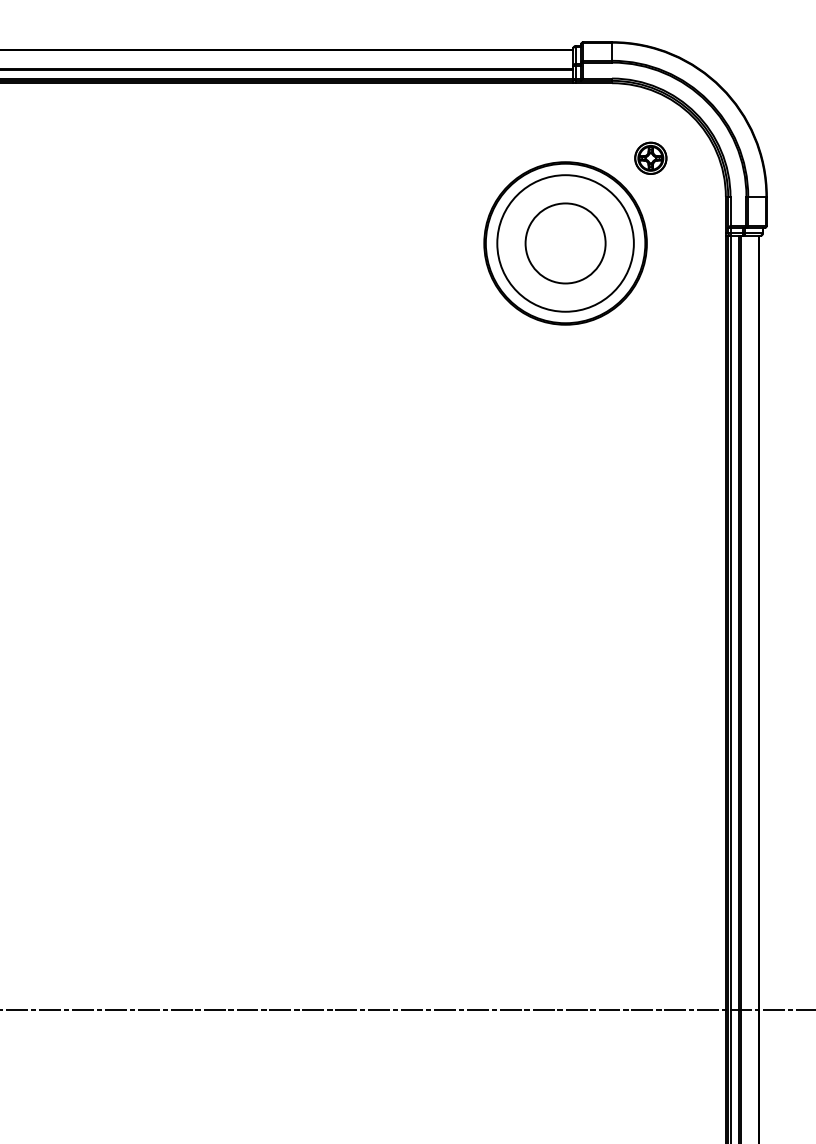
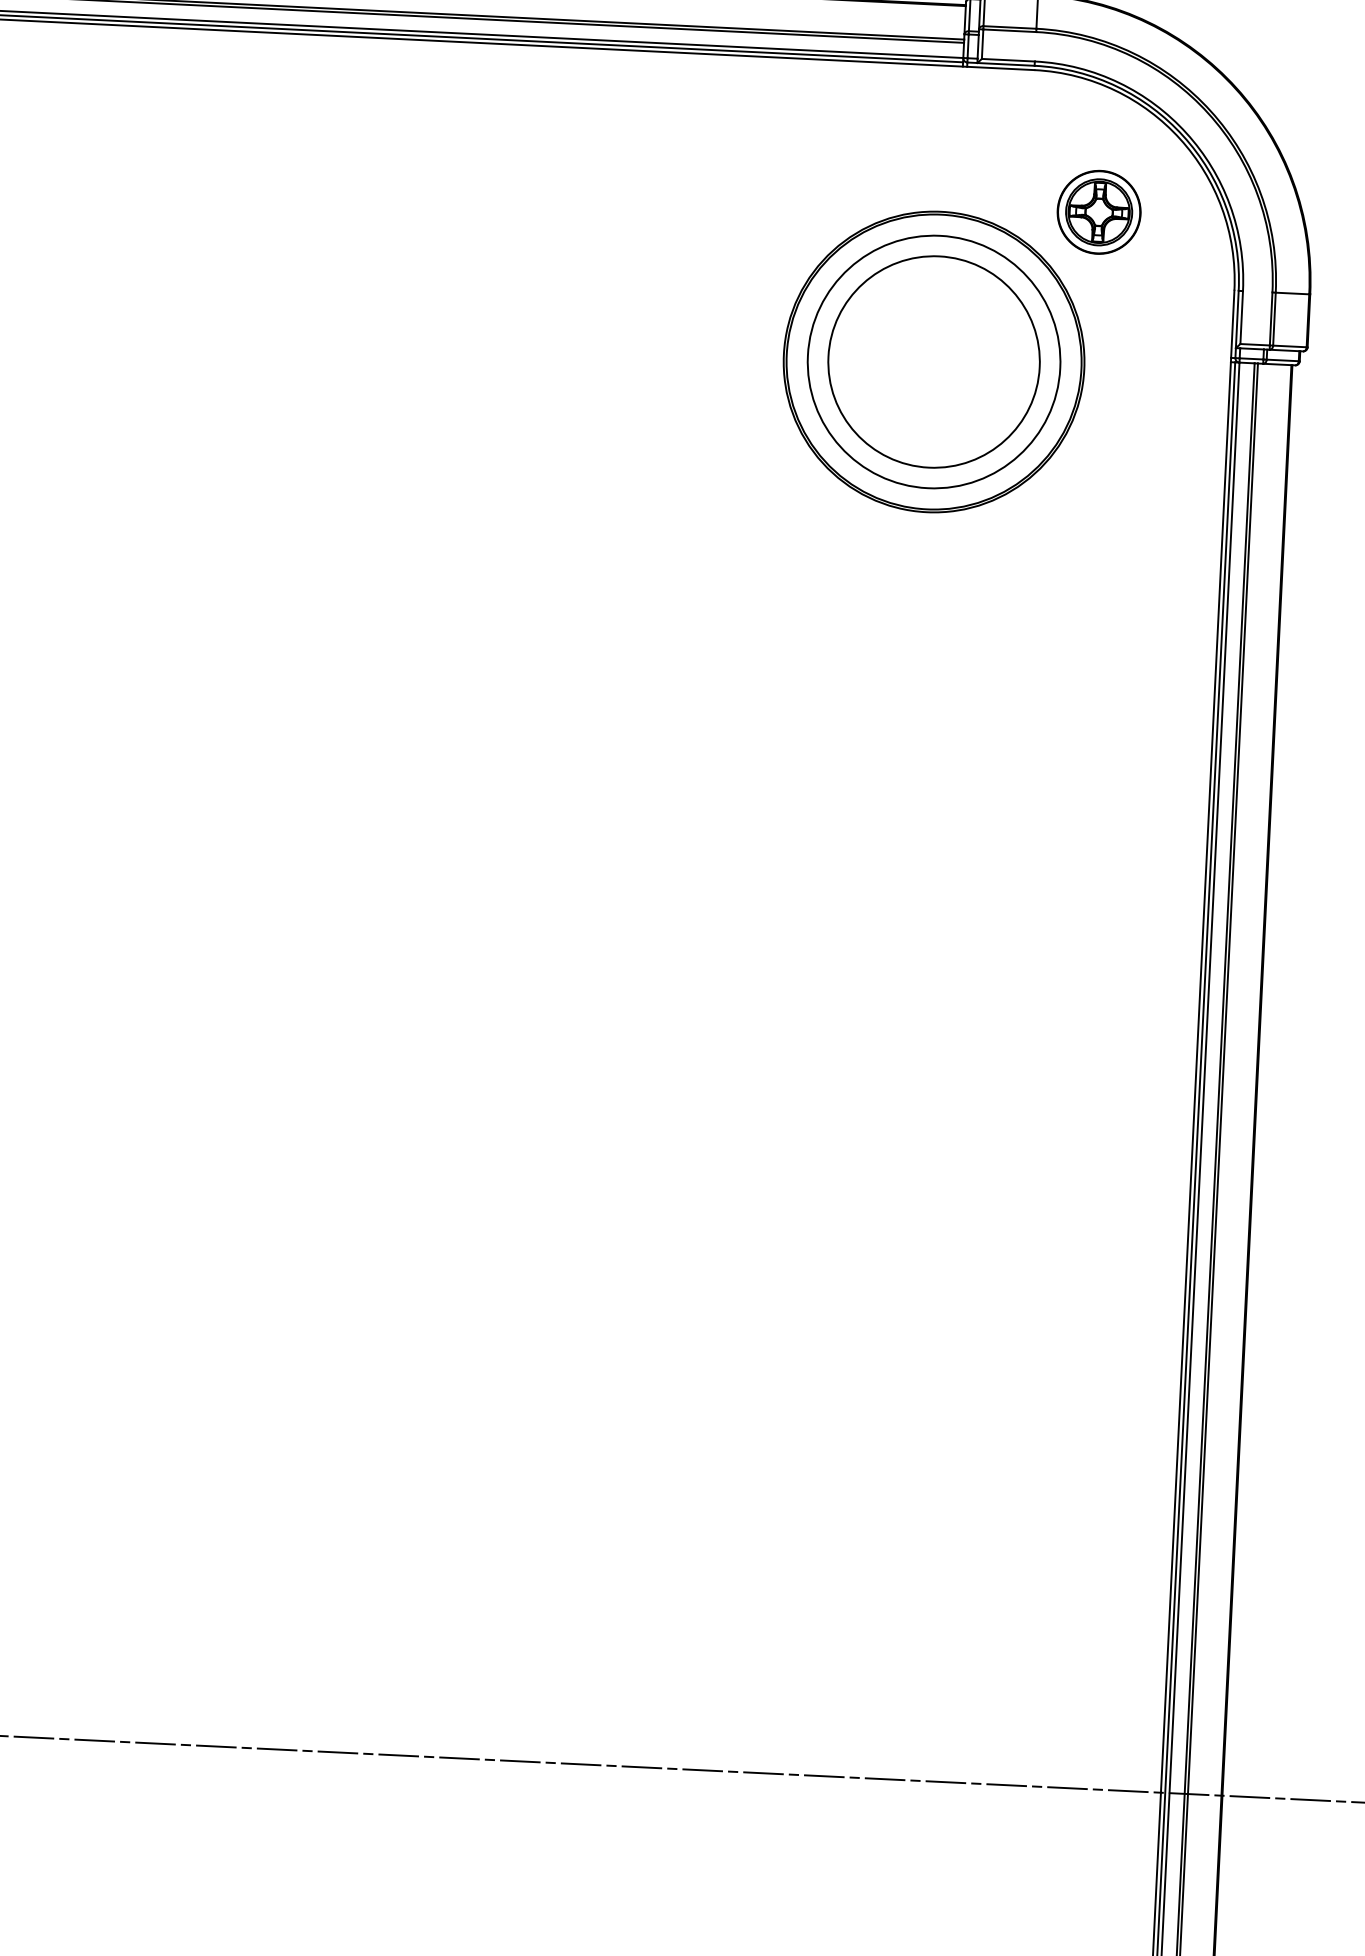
part: (650, 158) -> (1098, 212), size x1.43
circle: (565, 243) -> (933, 362), size x1.43

